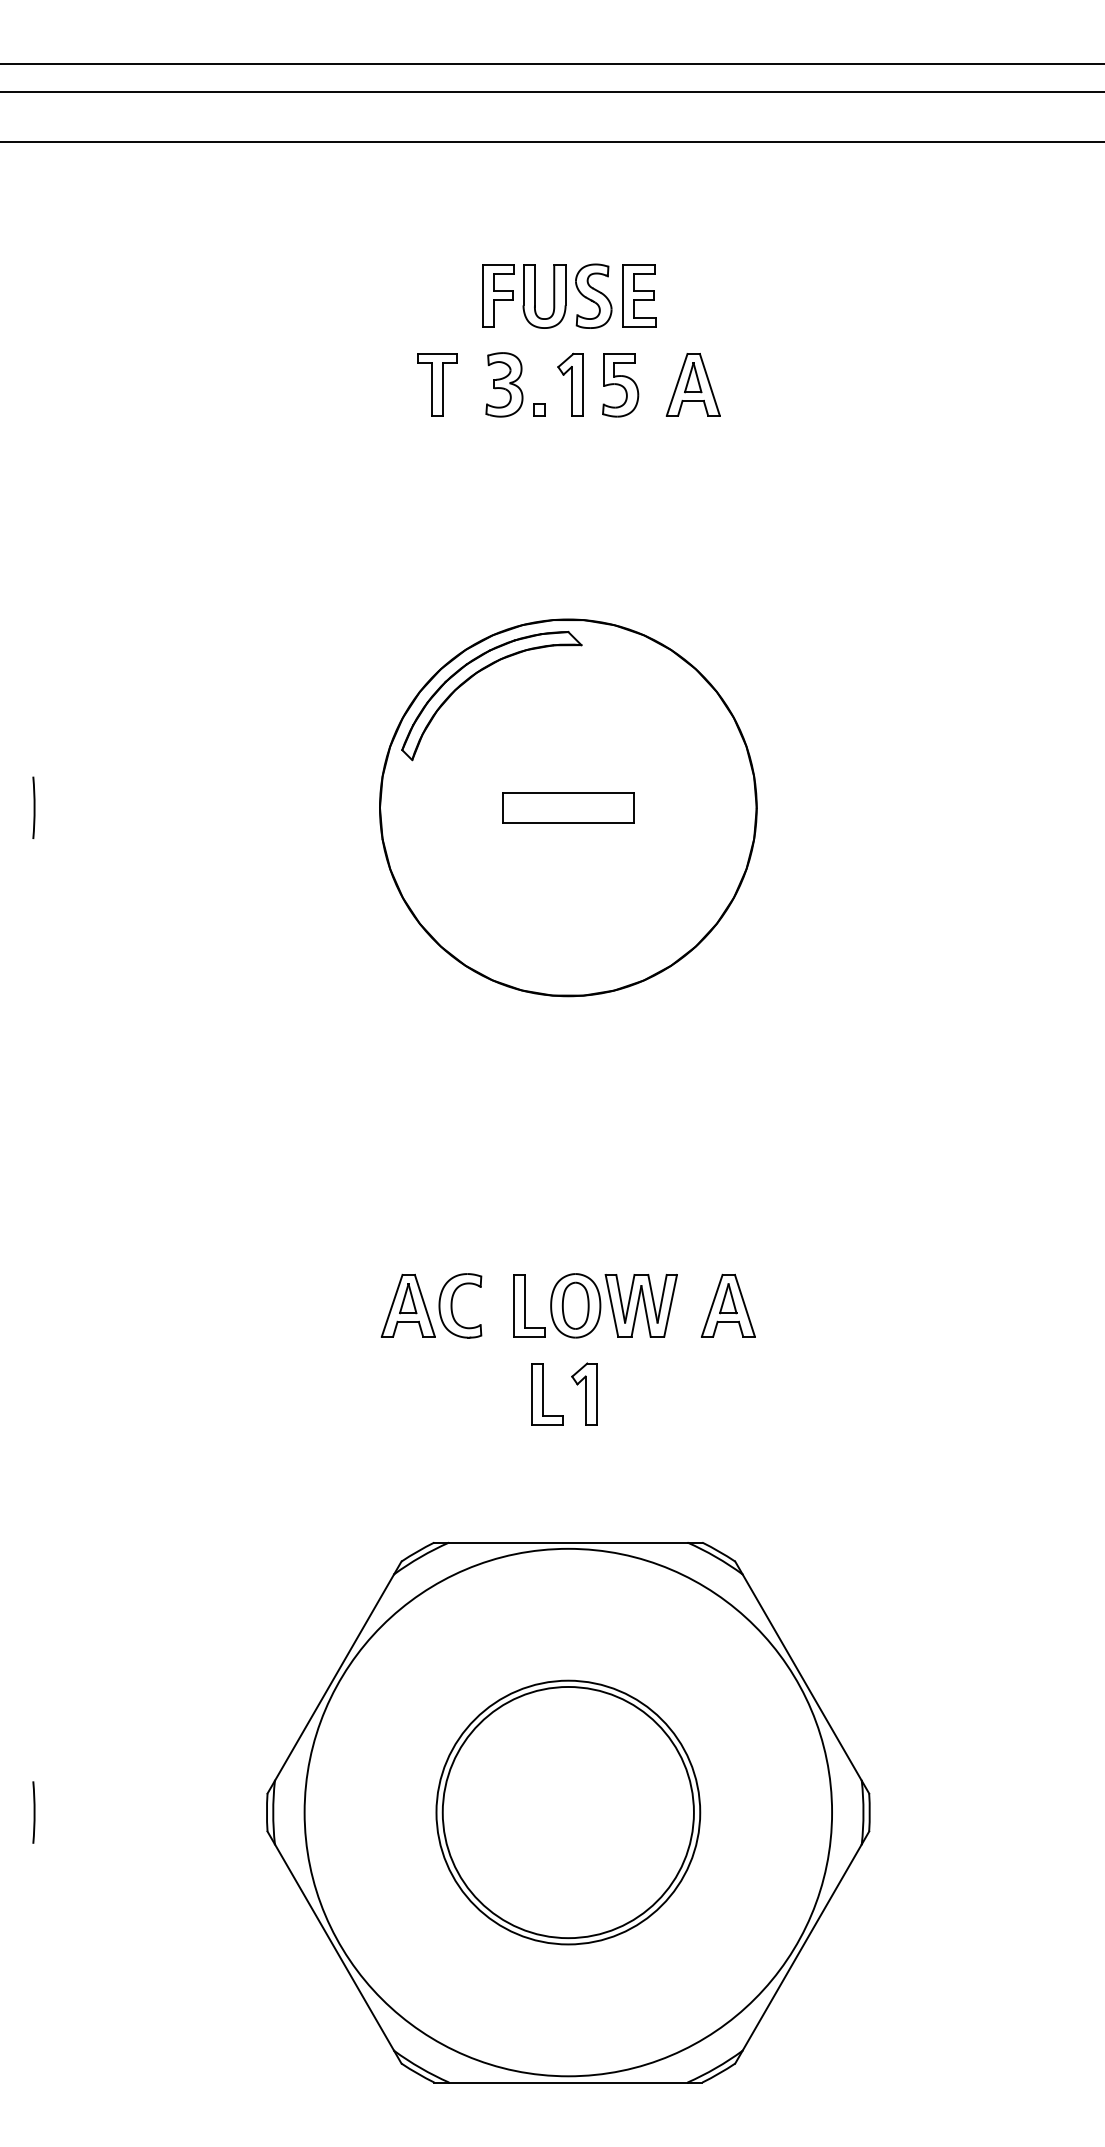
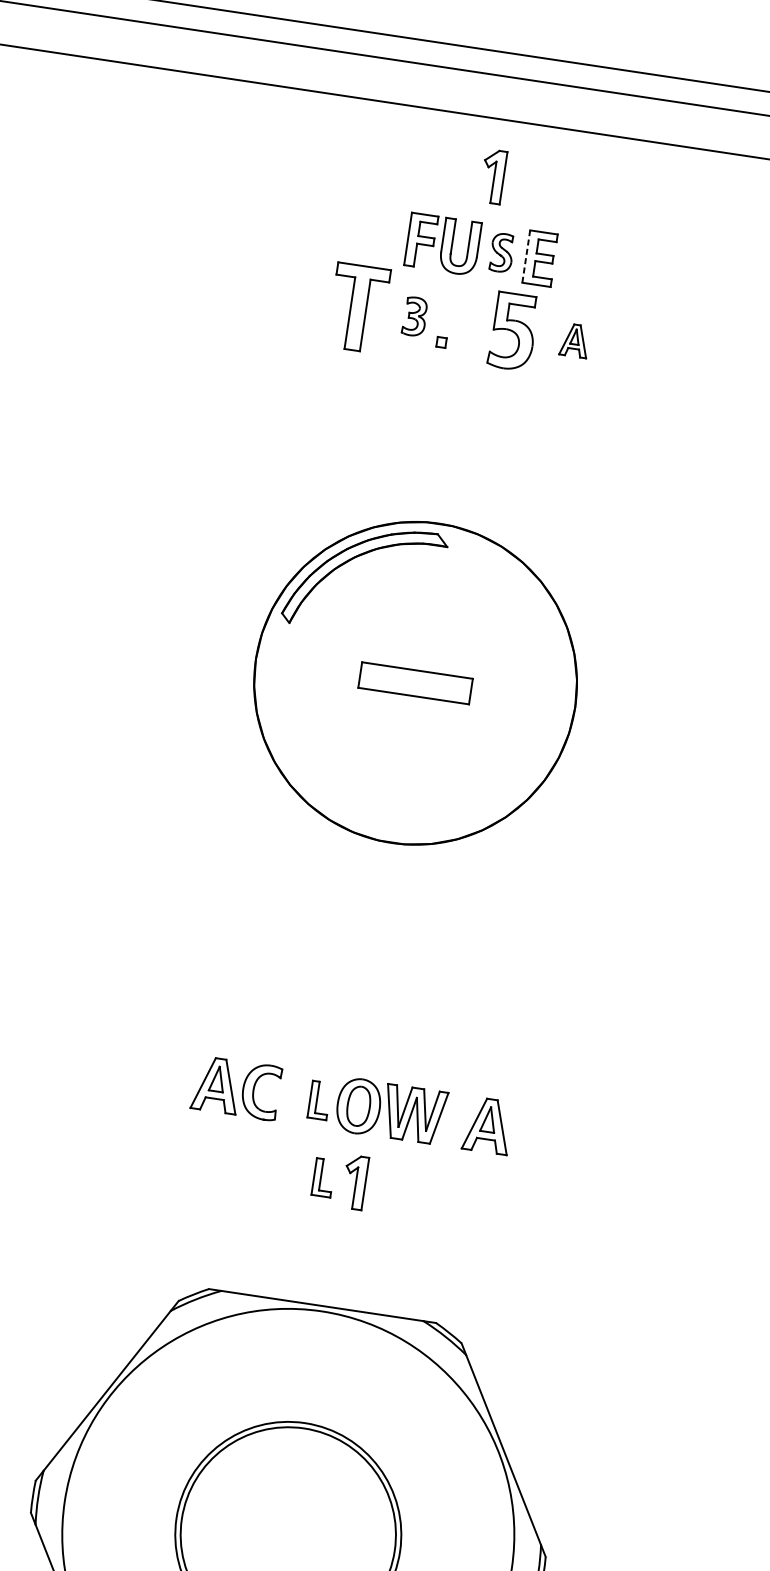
part: (593, 295) -> (501, 252), size x0.7
line: (622, 296) -> (526, 256), solid -> dashed
part: (437, 384) -> (358, 307), size x1.6
part: (504, 384) -> (415, 316), size x0.7
part: (570, 384) -> (493, 176), moved
part: (692, 384) -> (574, 340), size x0.6
part: (620, 385) -> (513, 331), size x1.4
part: (529, 1305) -> (319, 1100), size x0.7
part: (547, 1394) -> (323, 1177), size x0.7

